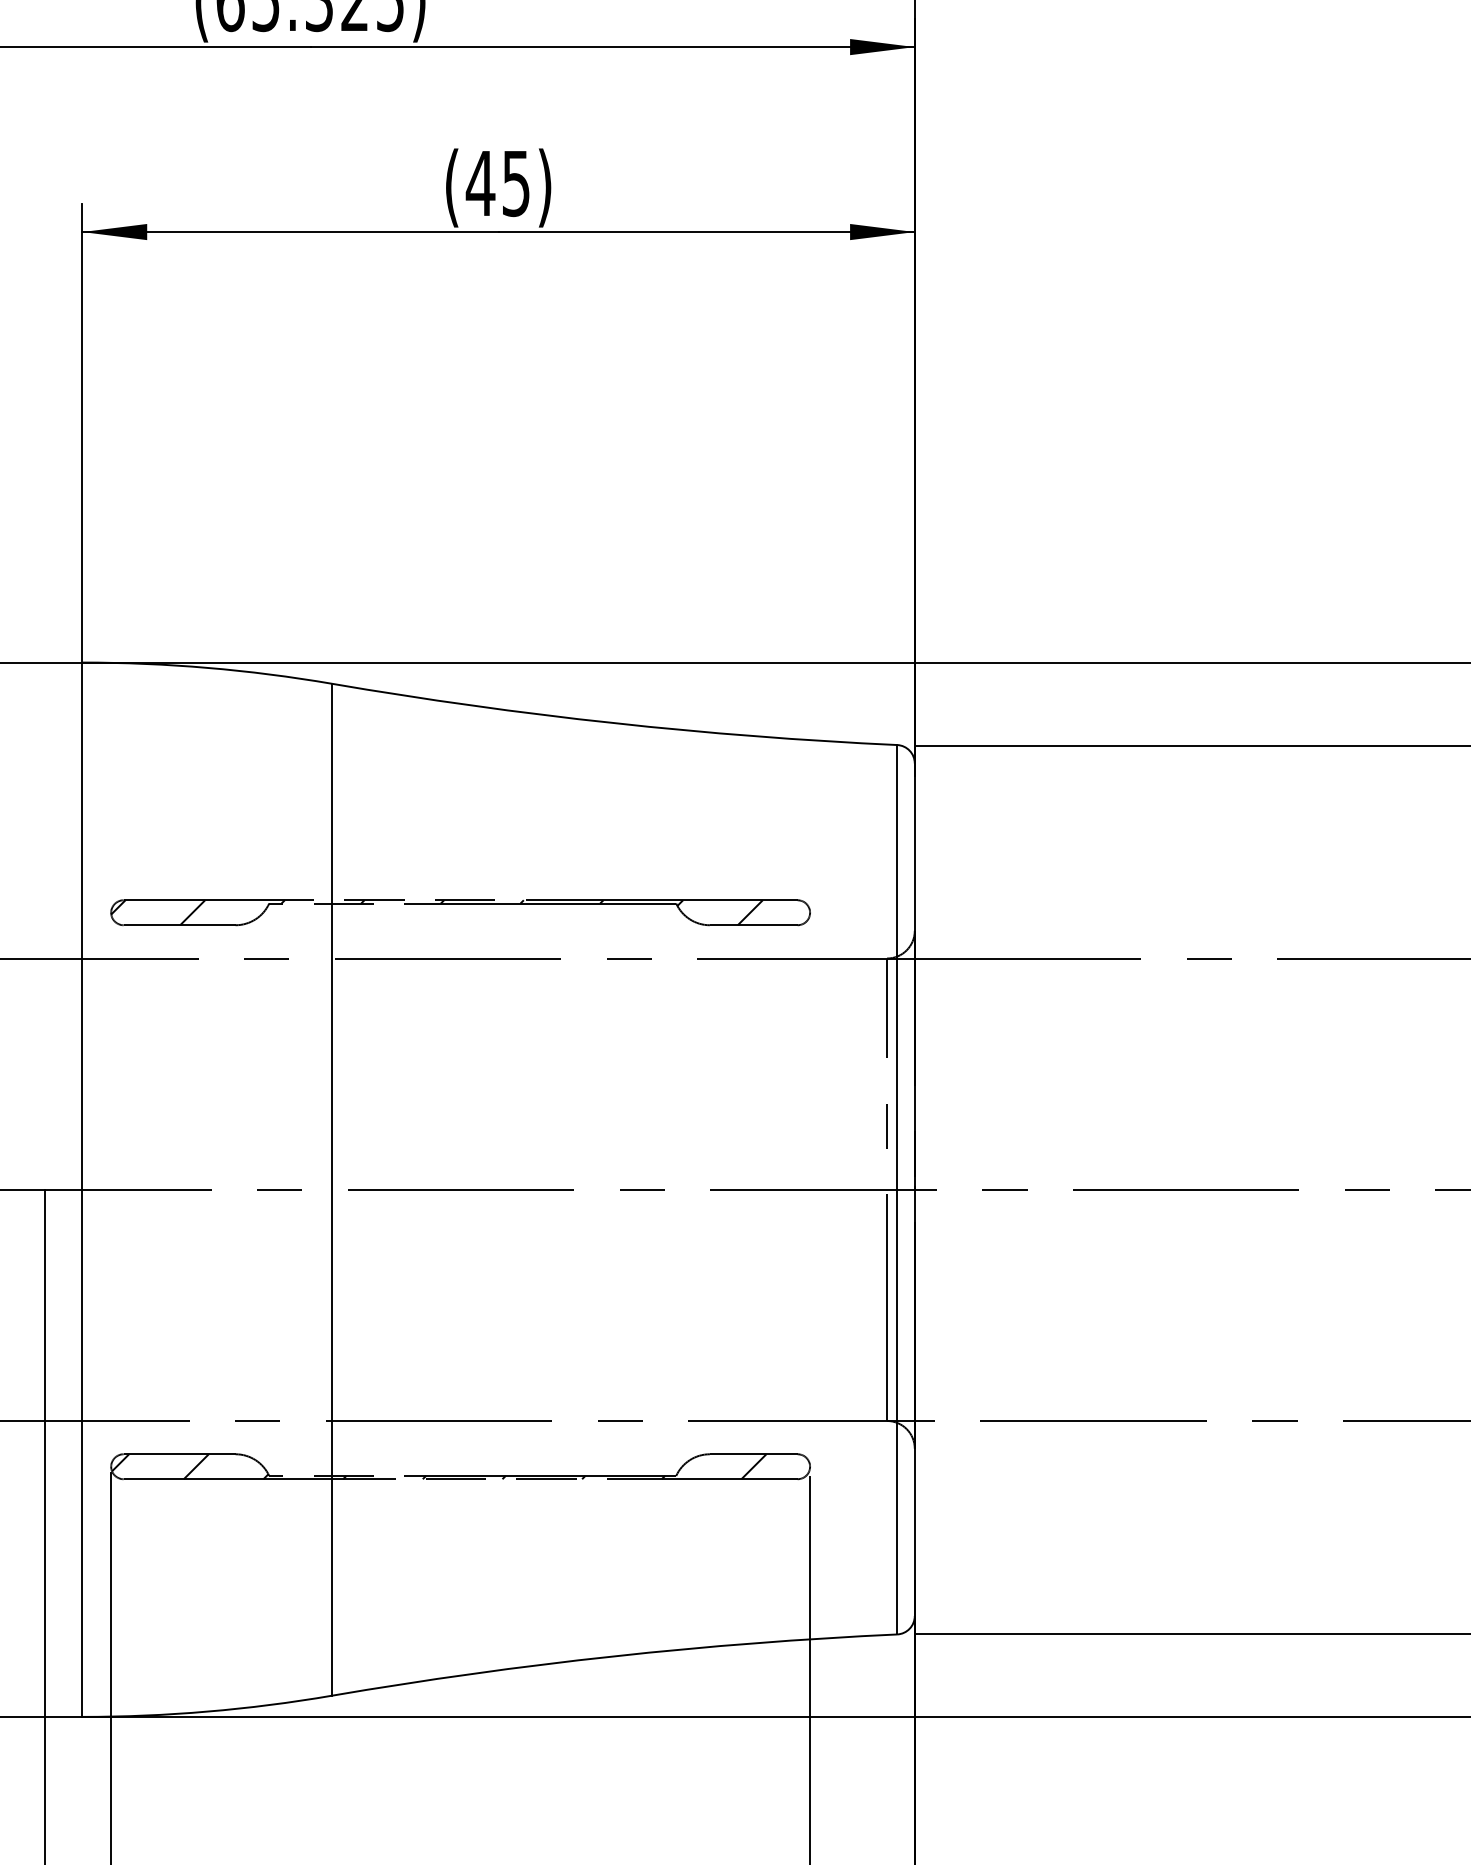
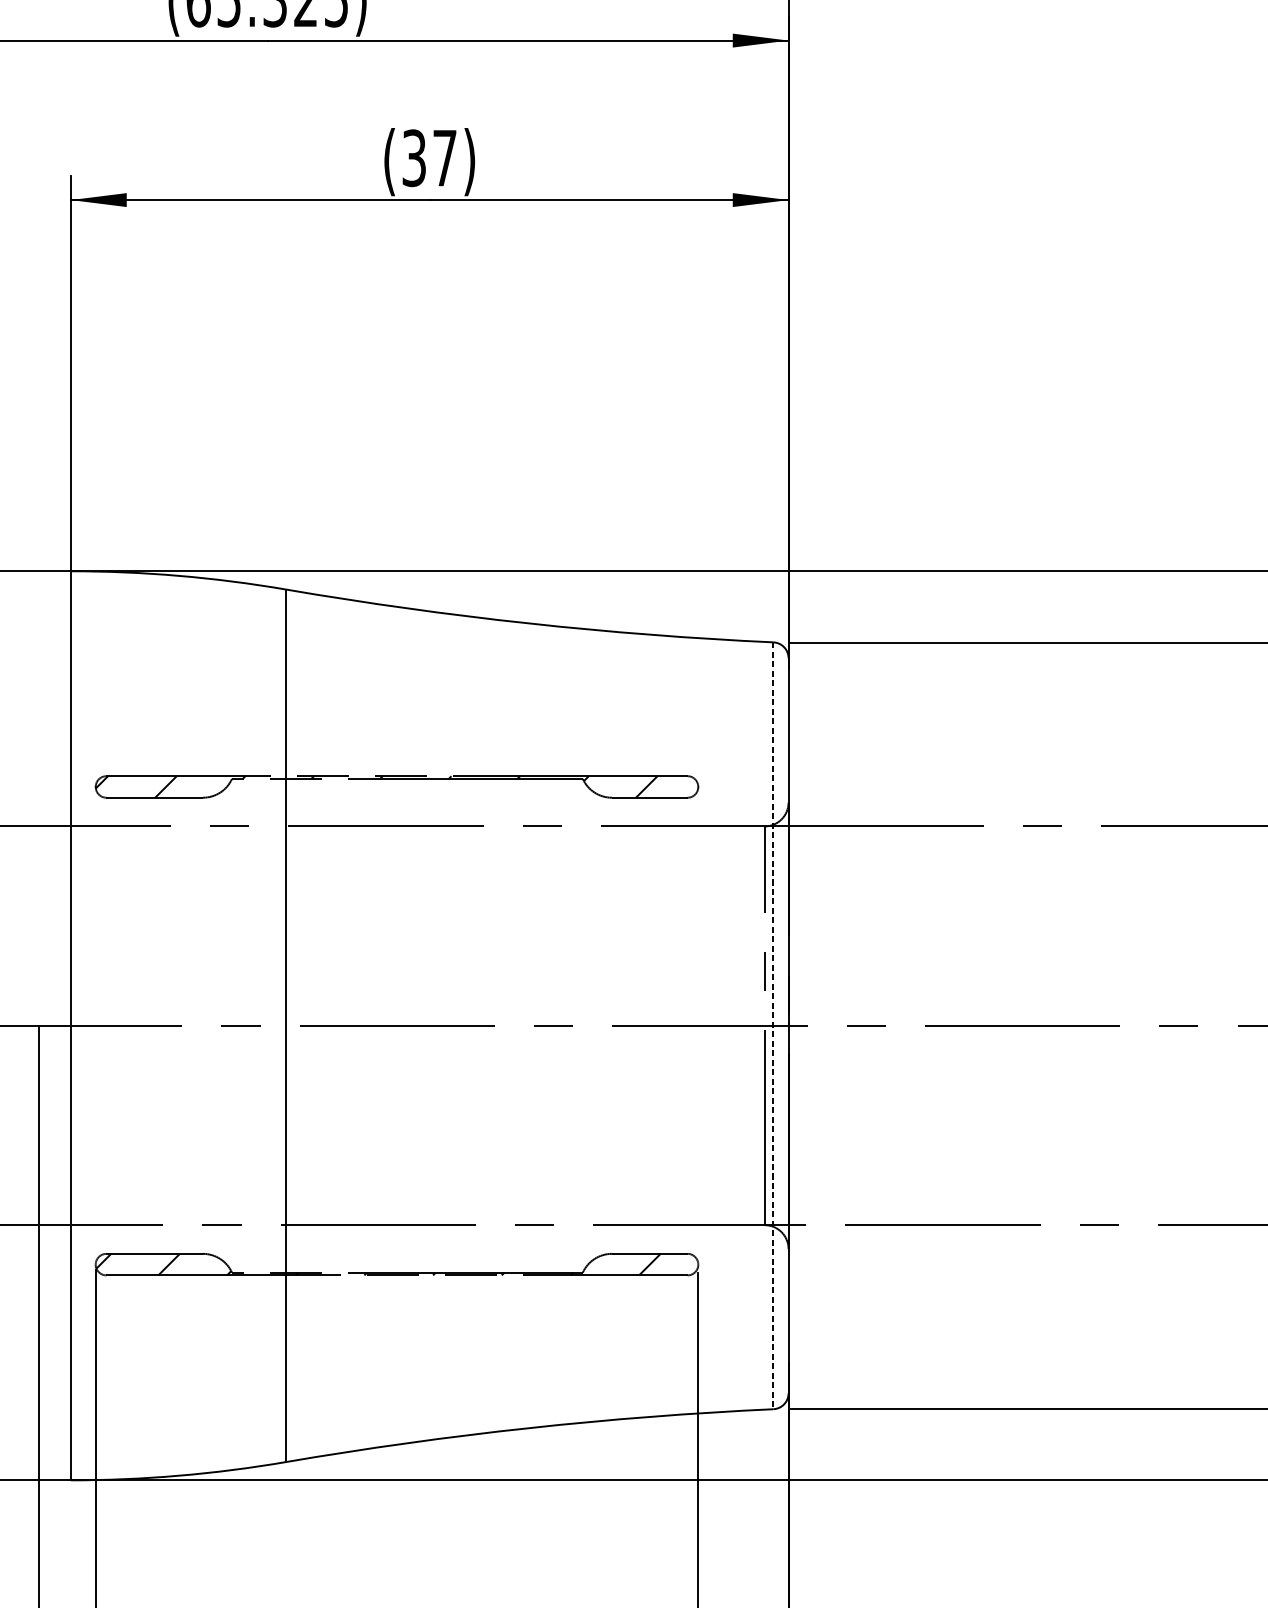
text: (497, 183) -> (428, 158), (45) -> (37)
line: (897, 1189) -> (773, 1025), solid -> dashed

